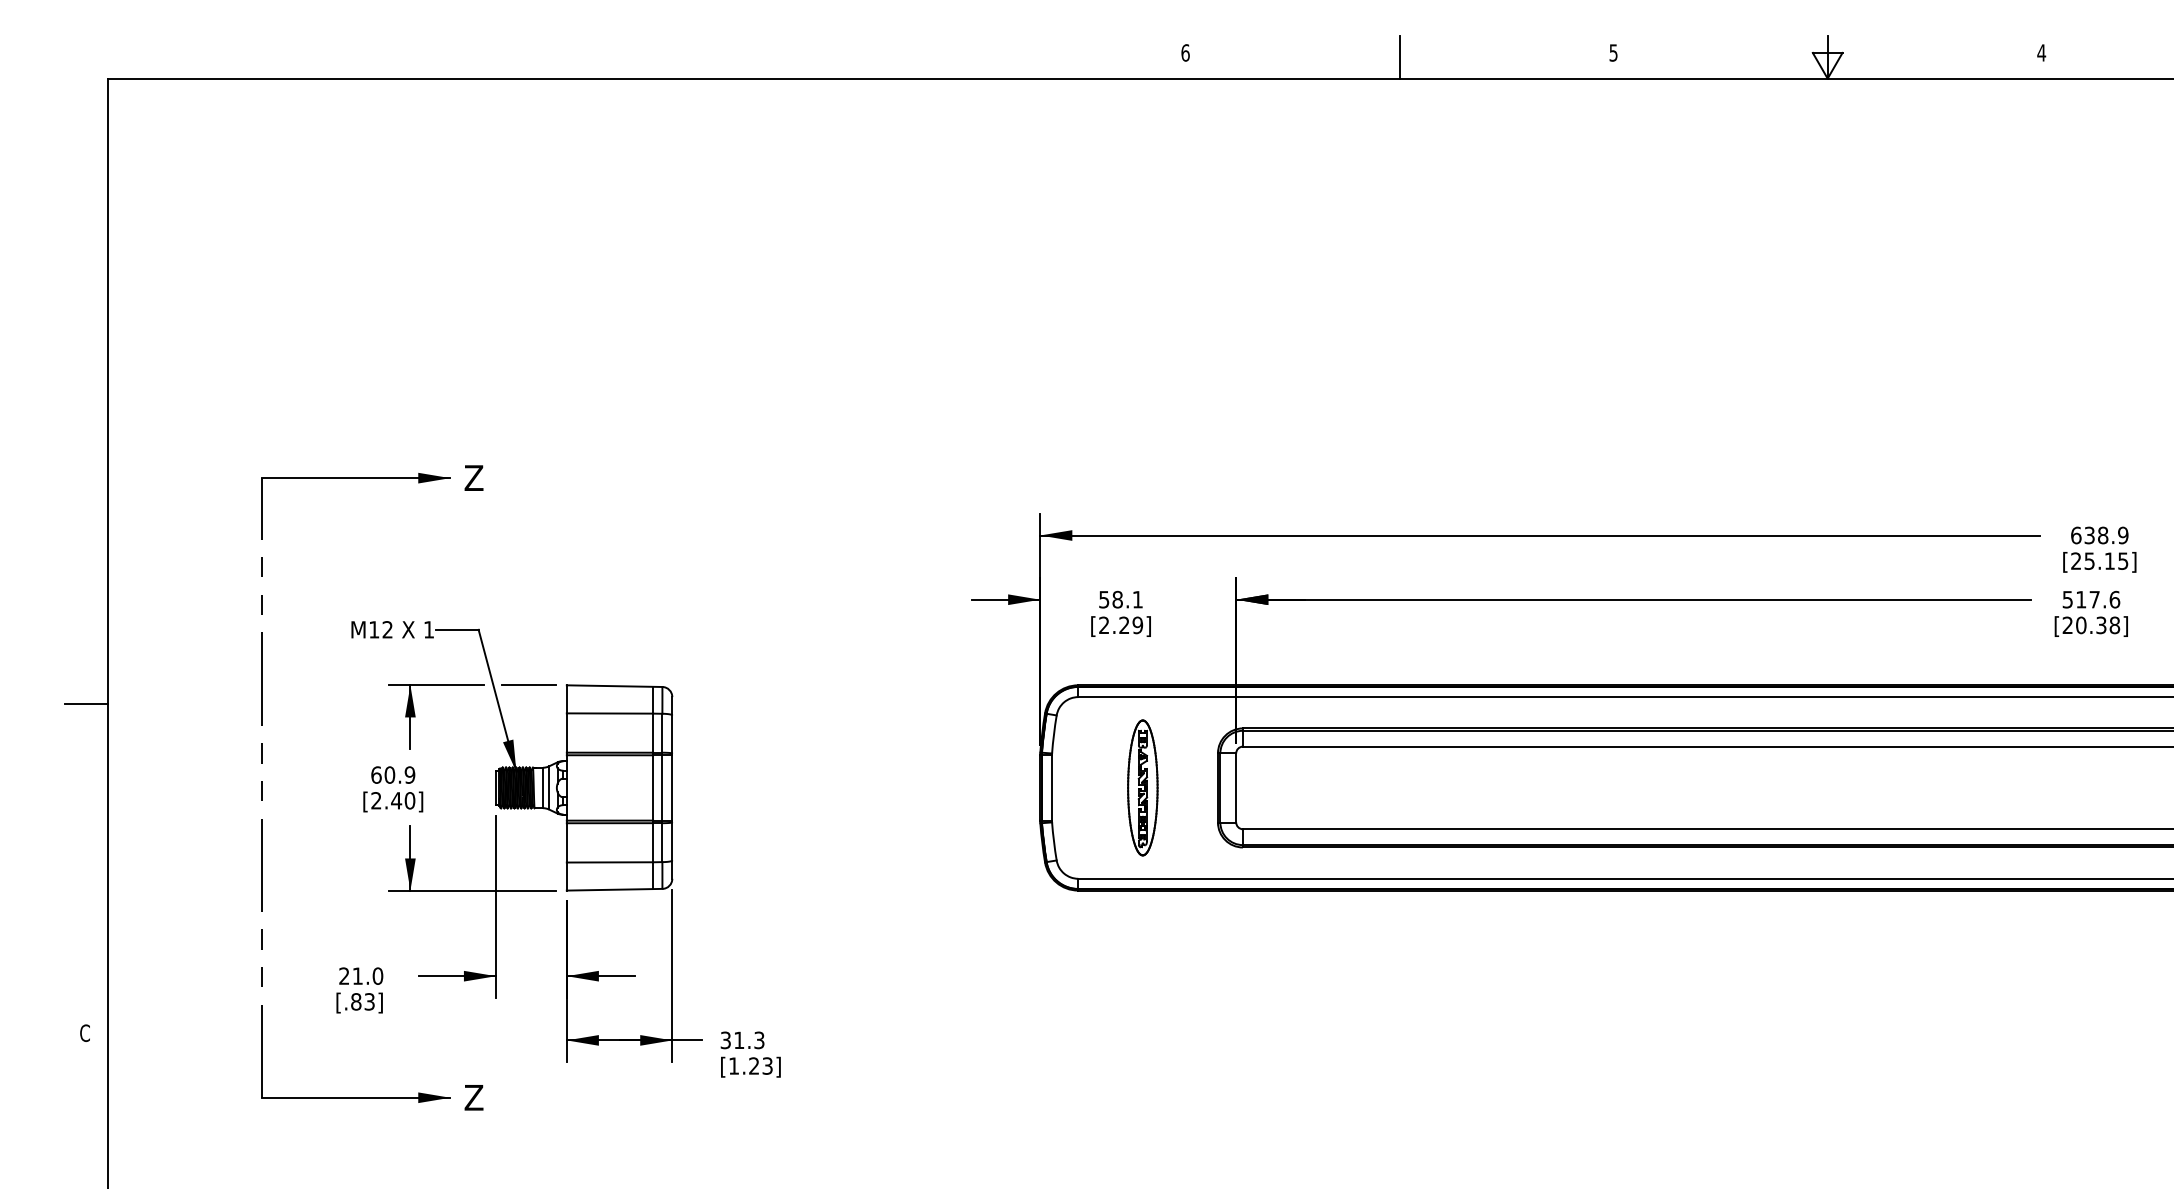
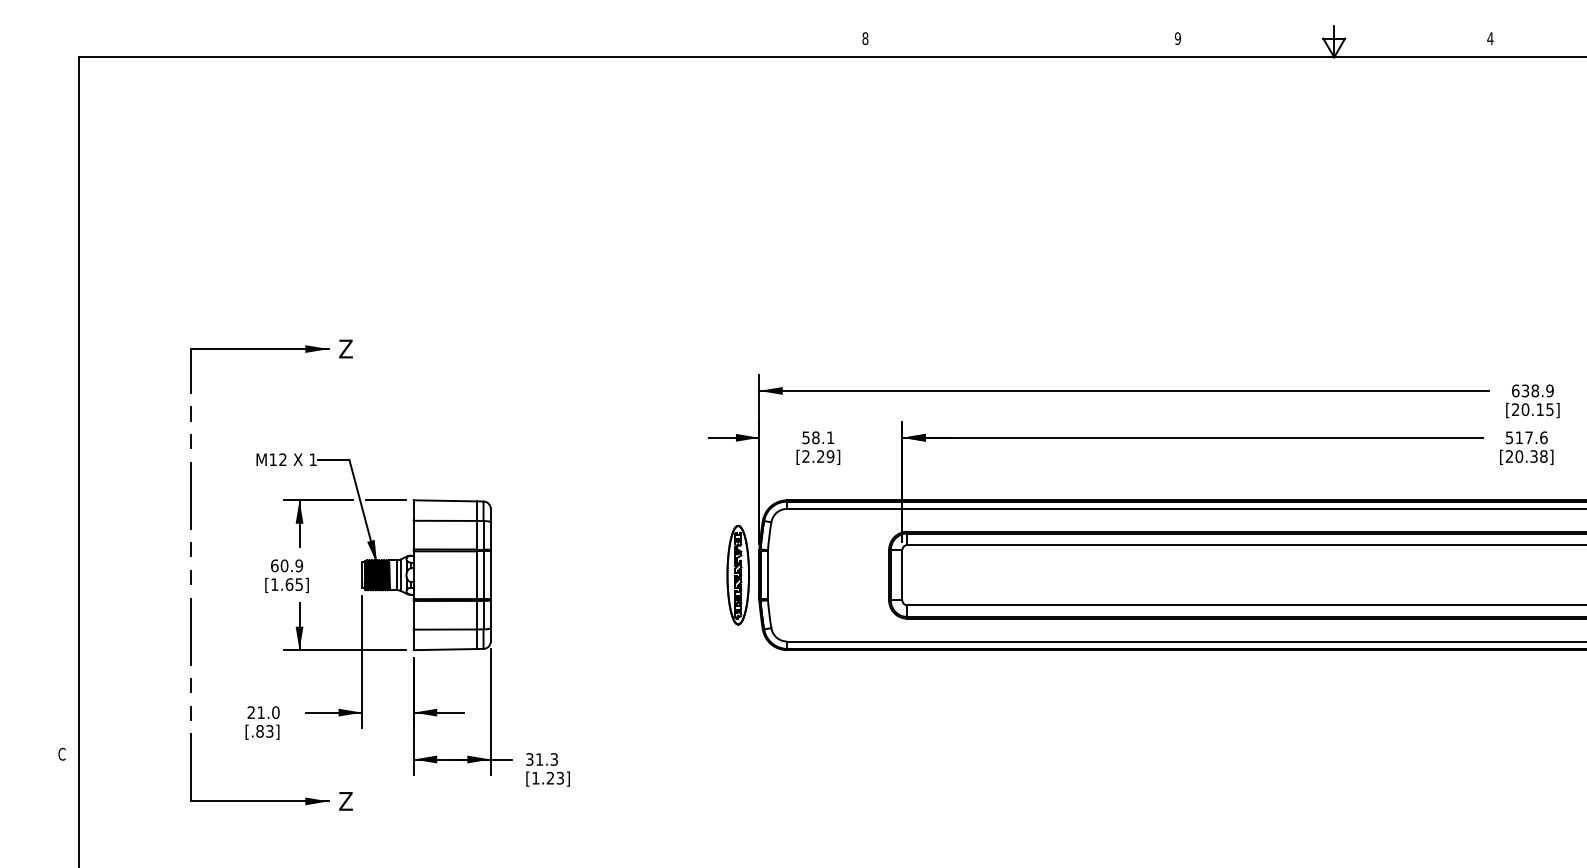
text: (1185, 52) -> (865, 38), 6 -> 8
text: (1613, 52) -> (1177, 38), 5 -> 9
line: (1399, 56) -> (1021, 41), removed
text: (2089, 560) -> (1525, 409), [25.15] -> [20.15]
line: (85, 703) -> (62, 513), removed
part: (1141, 788) -> (737, 575), moved
text: (393, 800) -> (287, 584), [2.40] -> [1.65]

